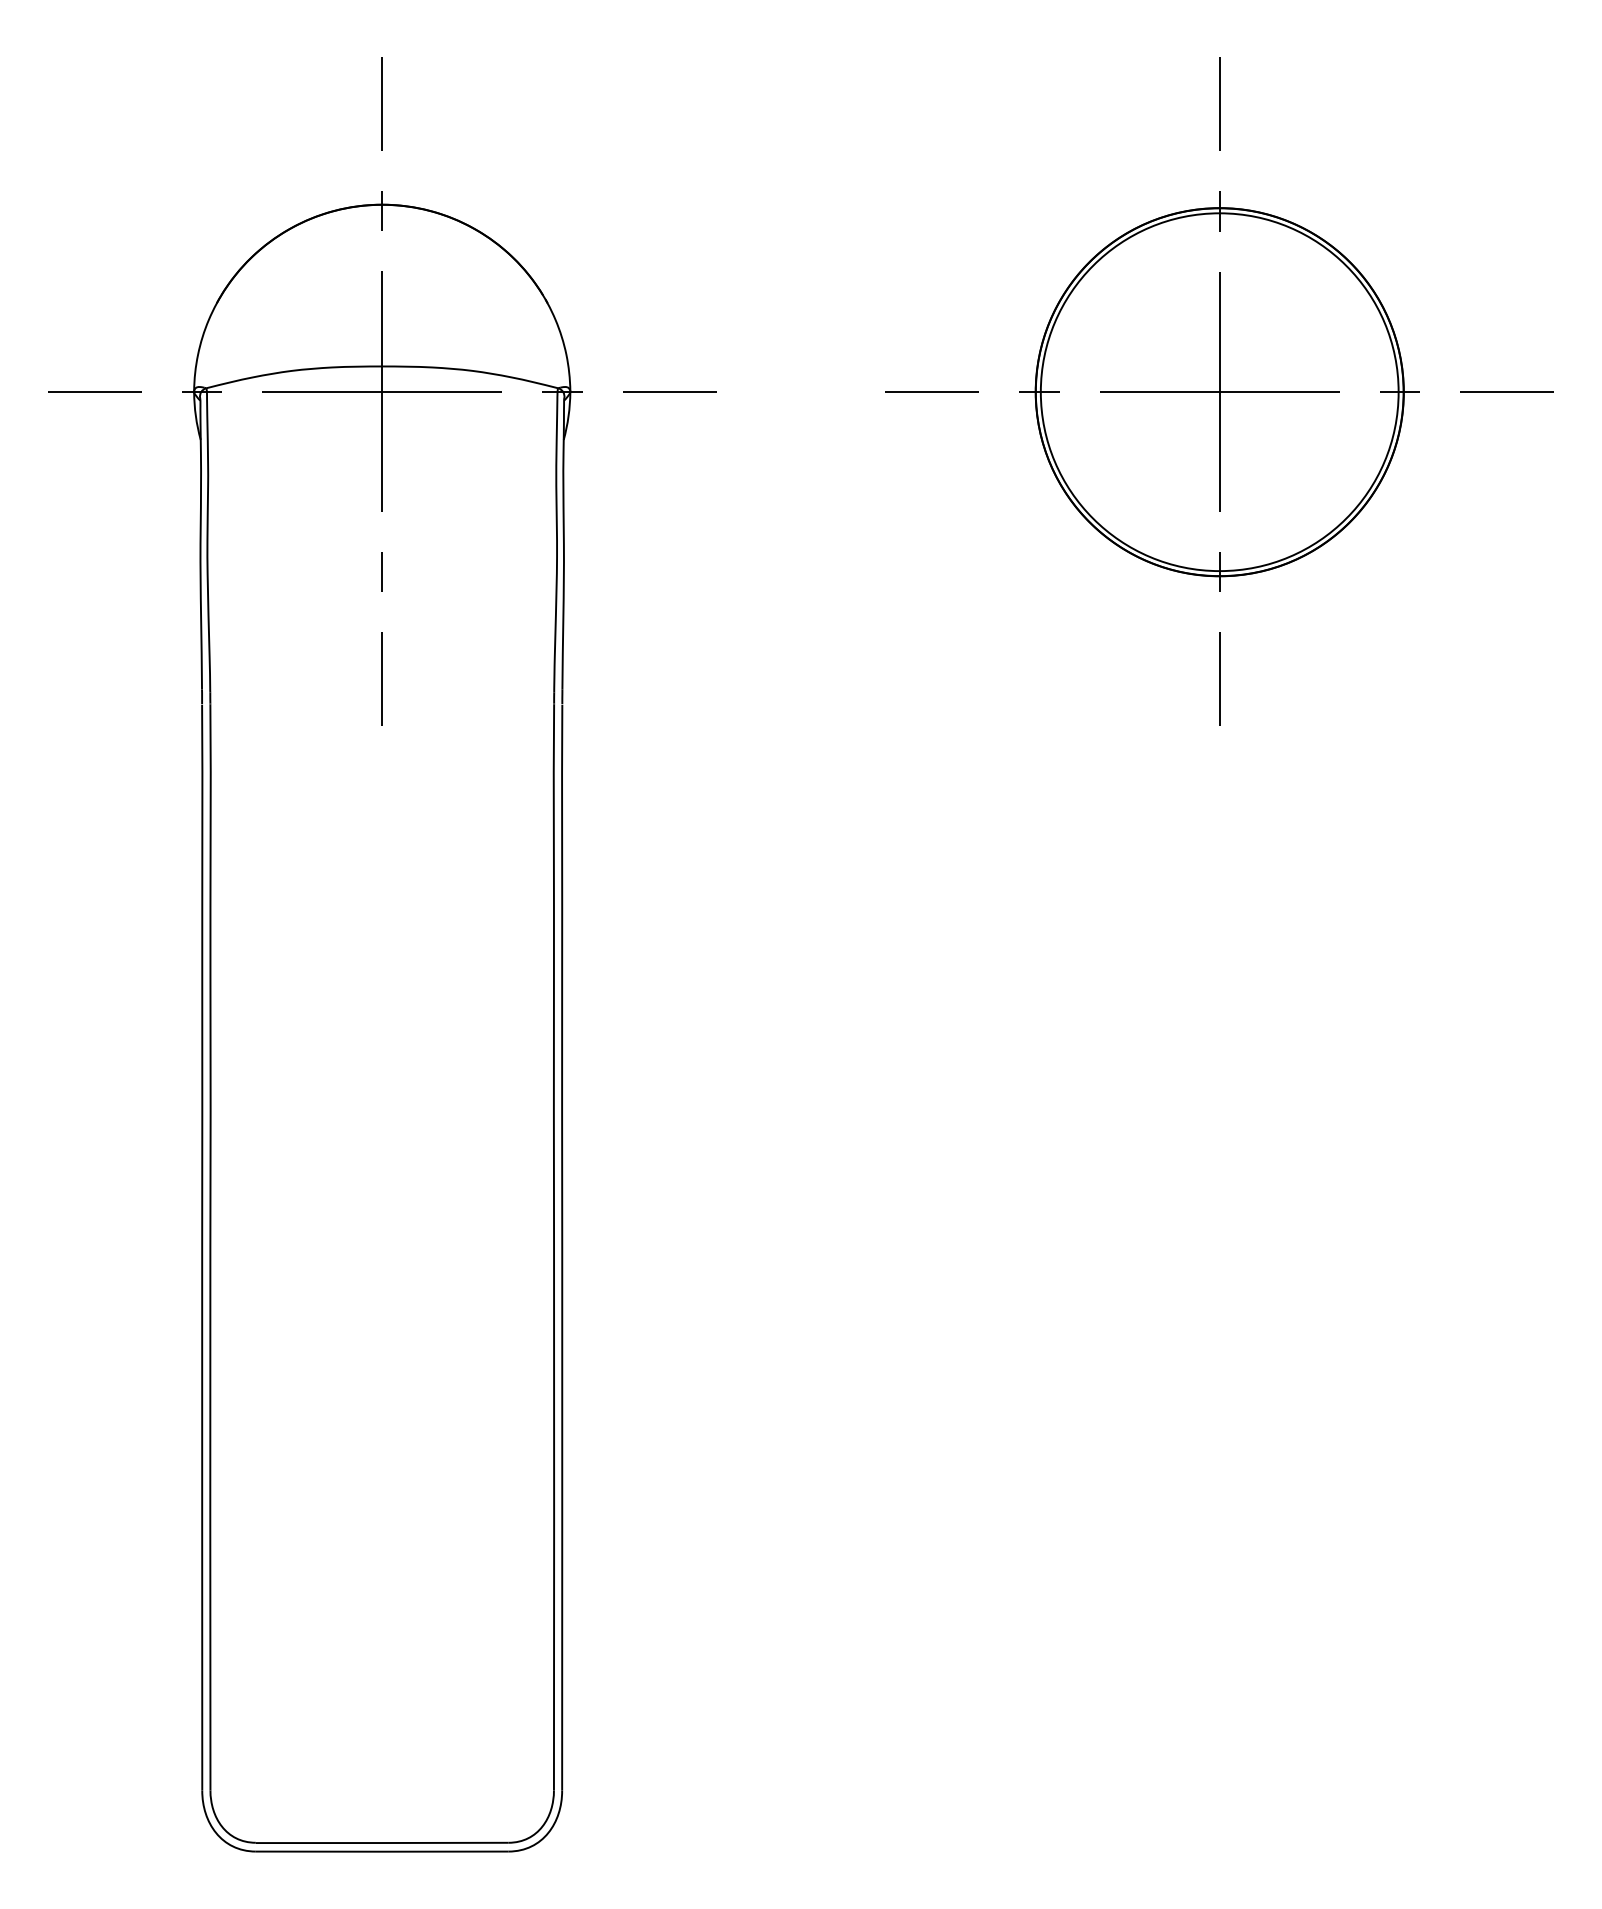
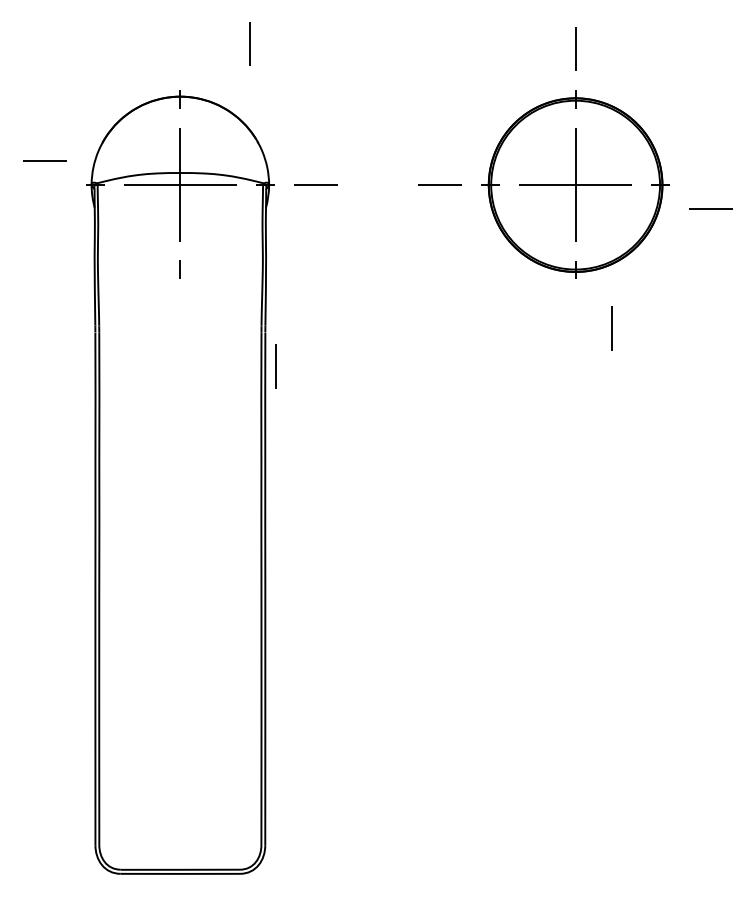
line: (380, 102) -> (249, 43), moved
line: (94, 390) -> (44, 160), moved
line: (1505, 390) -> (710, 208), moved
line: (380, 679) -> (275, 366), moved
line: (1219, 679) -> (611, 328), moved

